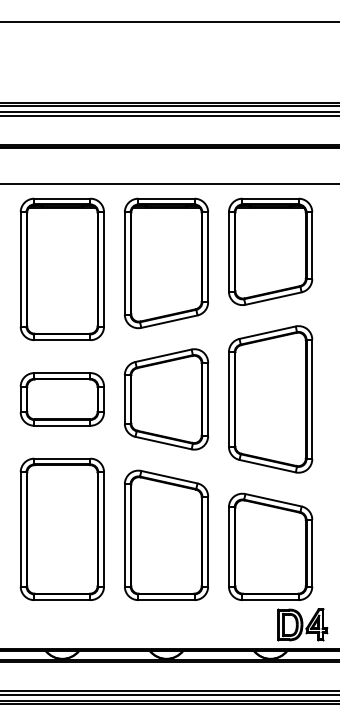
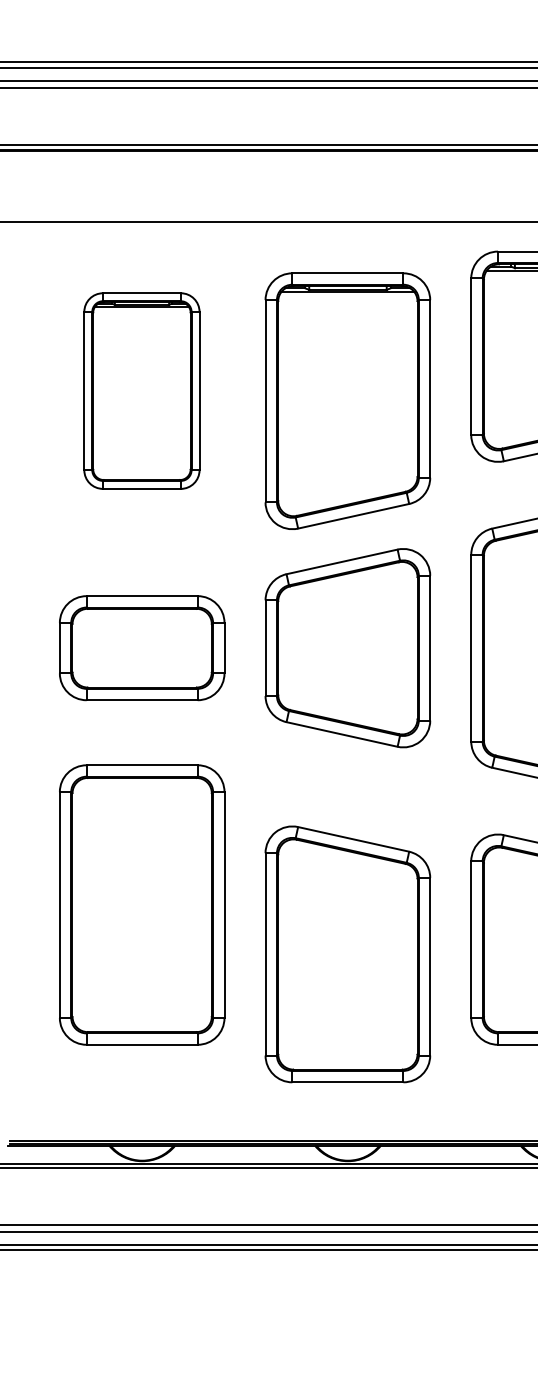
part: (166, 263) -> (347, 401), moved
part: (61, 268) -> (140, 389), size x0.7
part: (166, 534) -> (347, 952), moved

